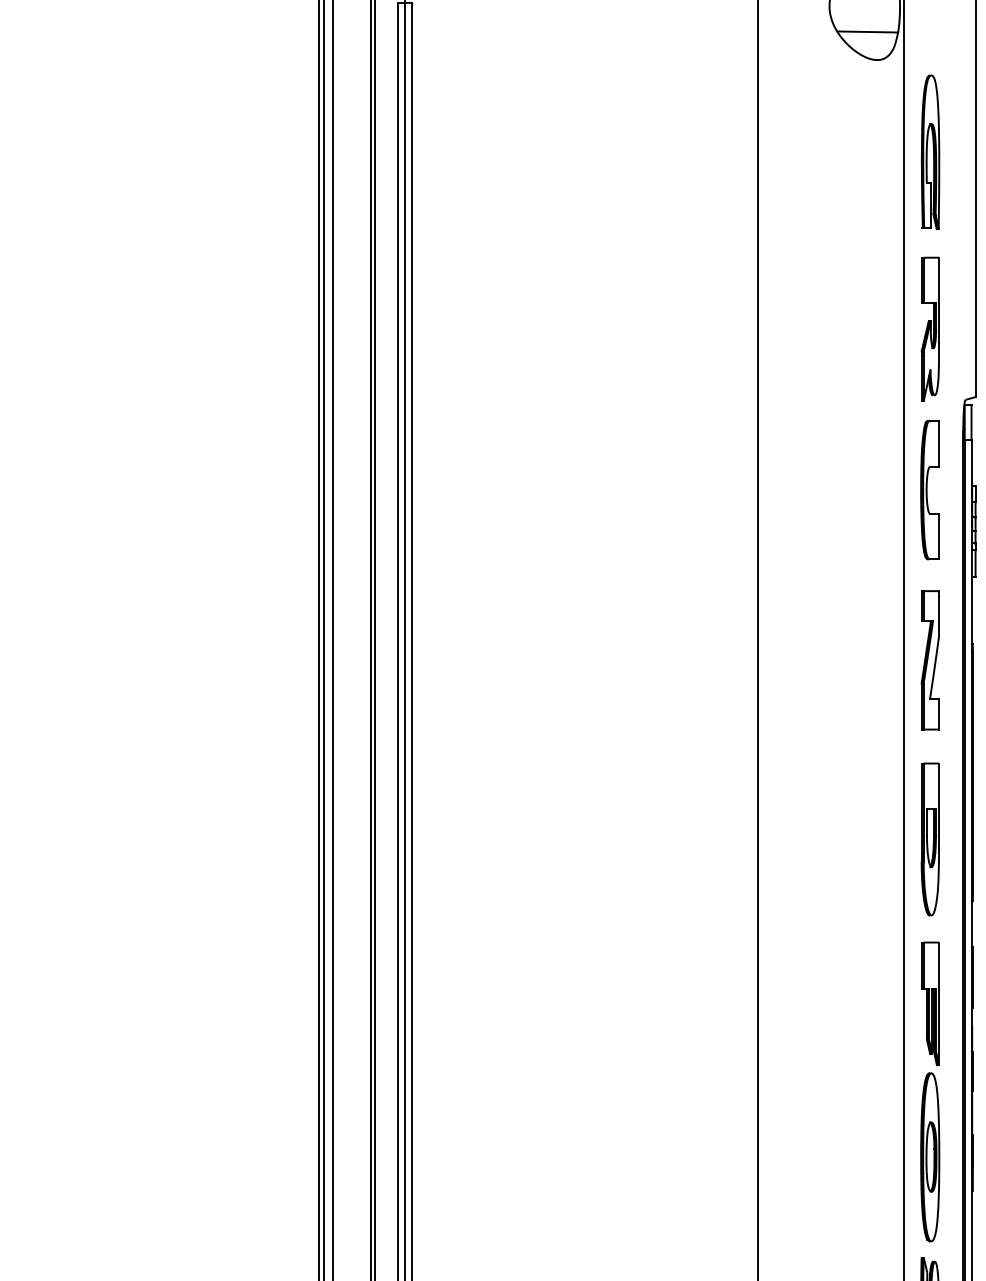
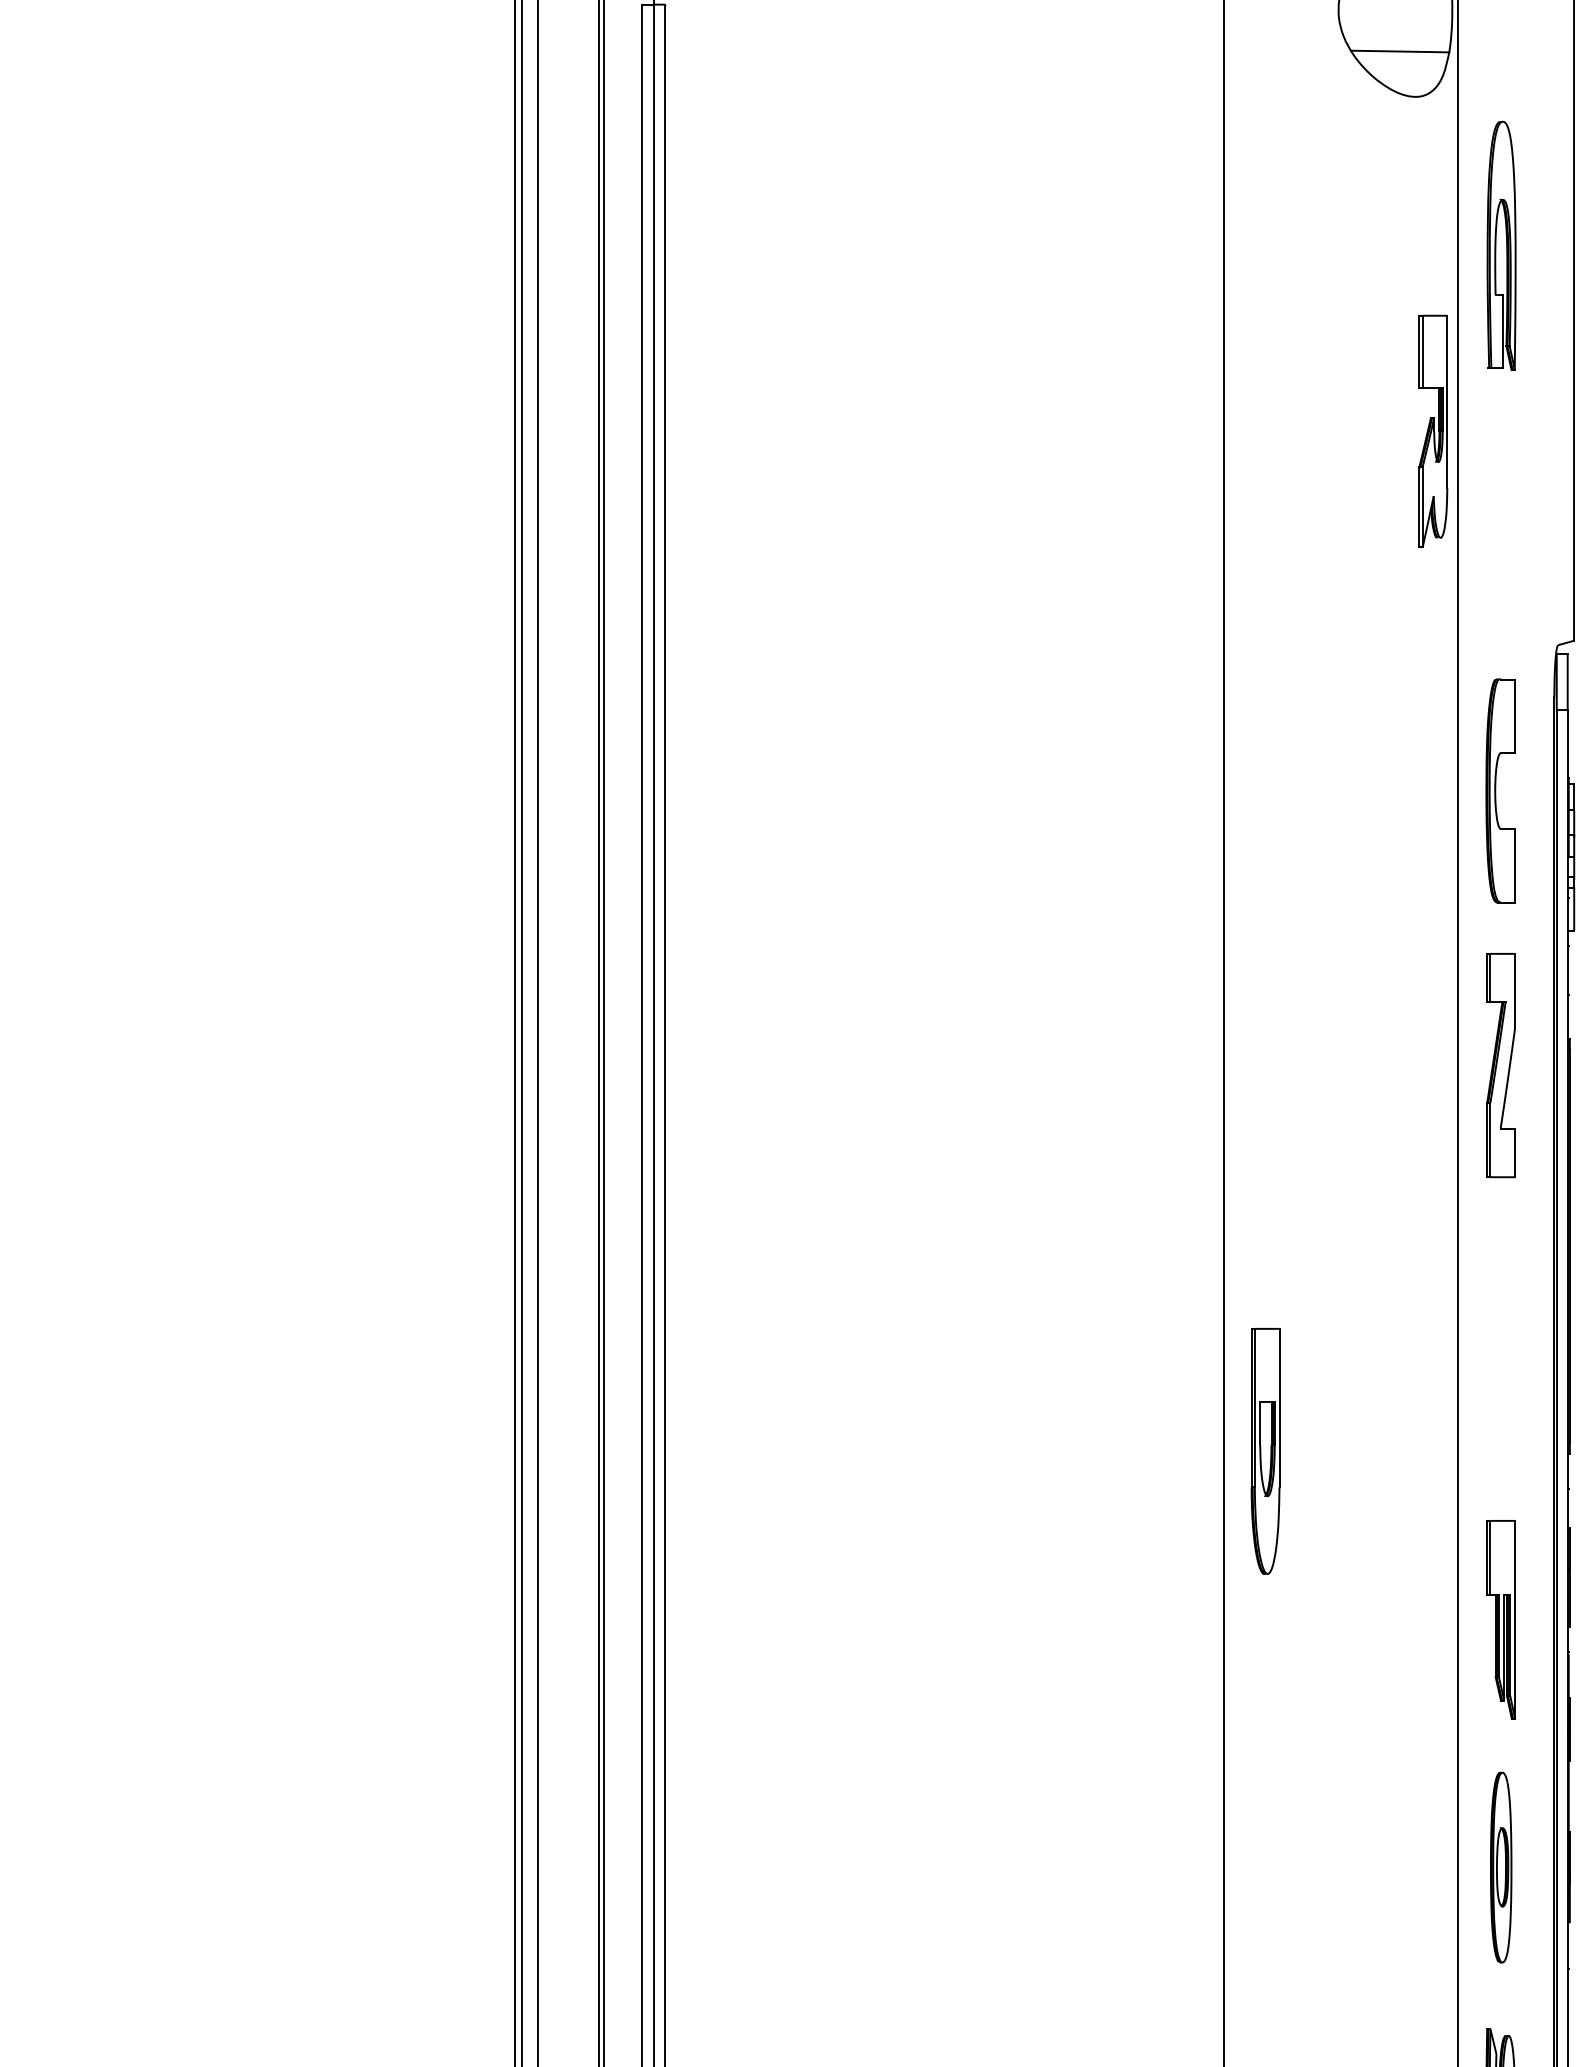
part: (929, 328) -> (1432, 429), moved
part: (929, 839) -> (1264, 1451), moved
part: (930, 1157) -> (1501, 1867), size x0.7

